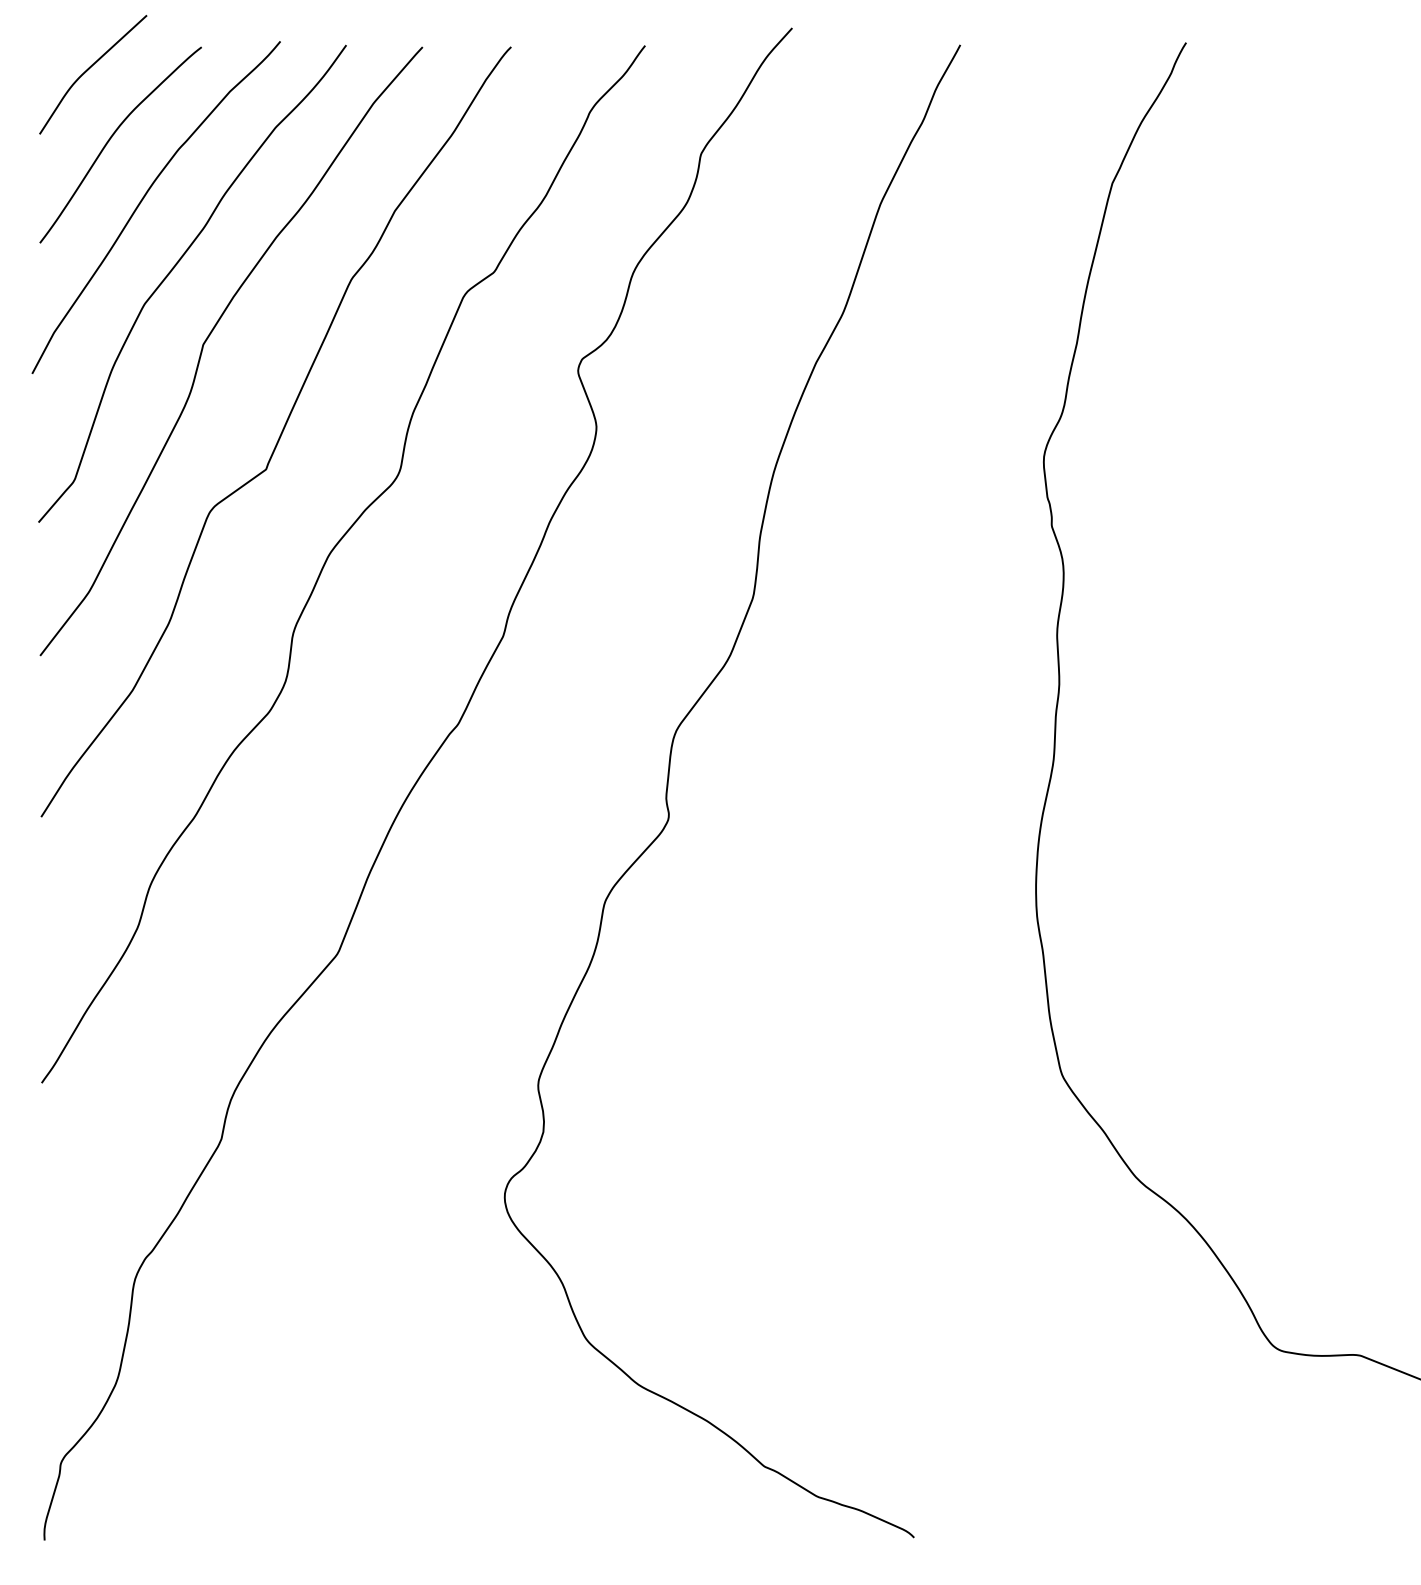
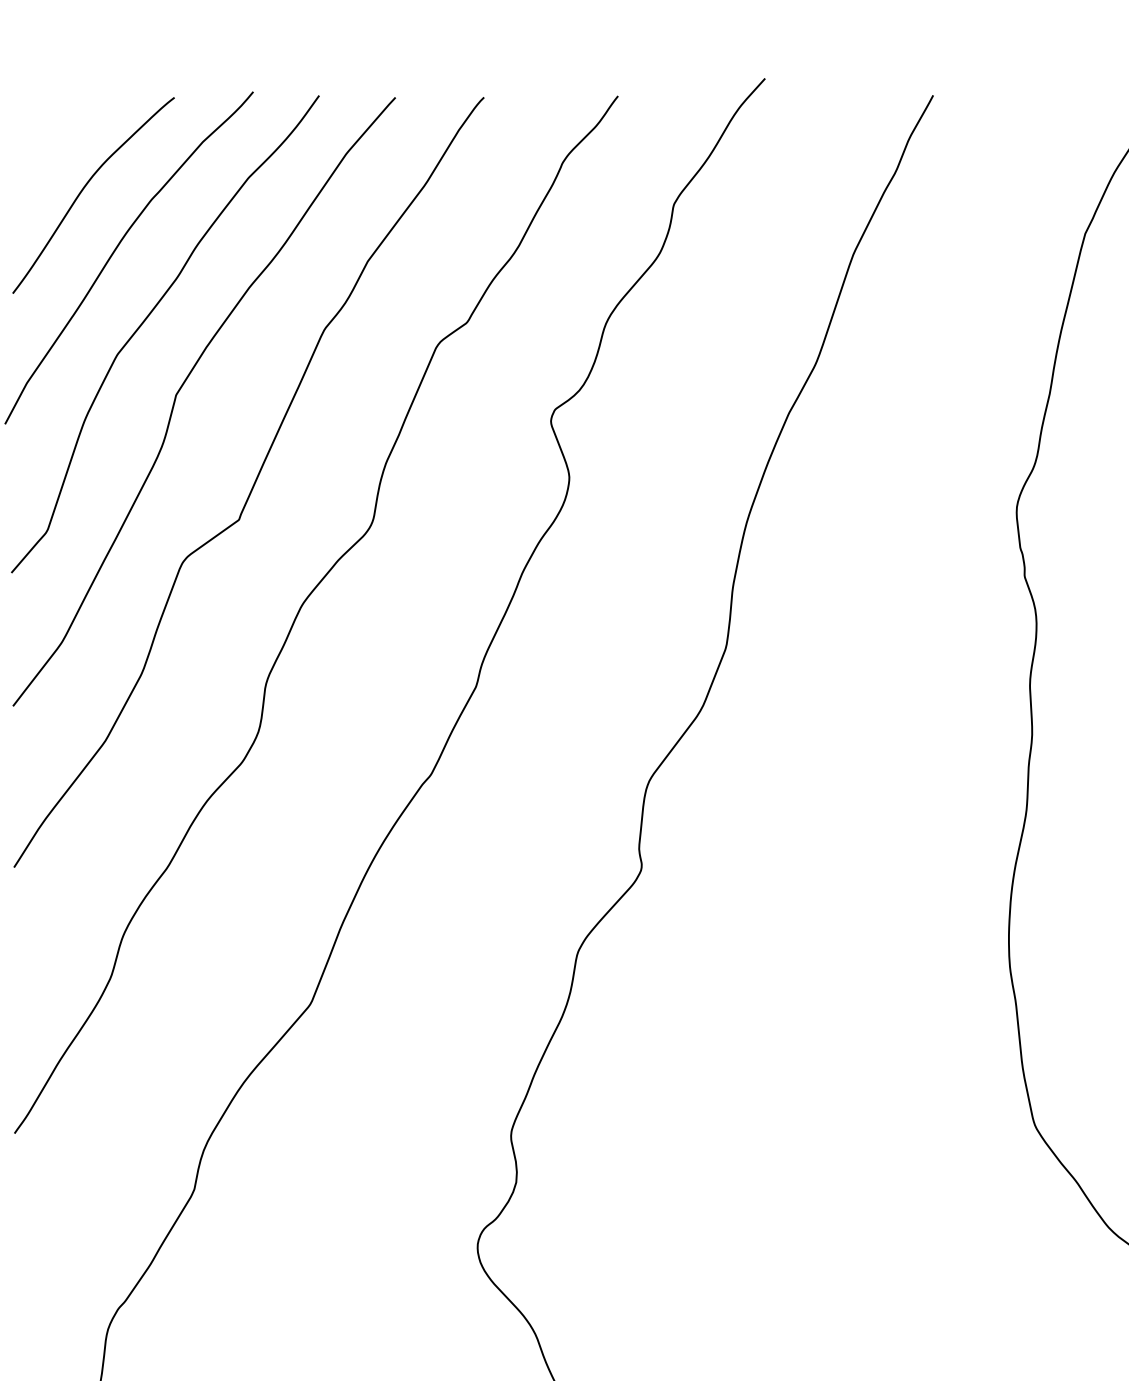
curve: (89, 69) -> (62, 119), removed

